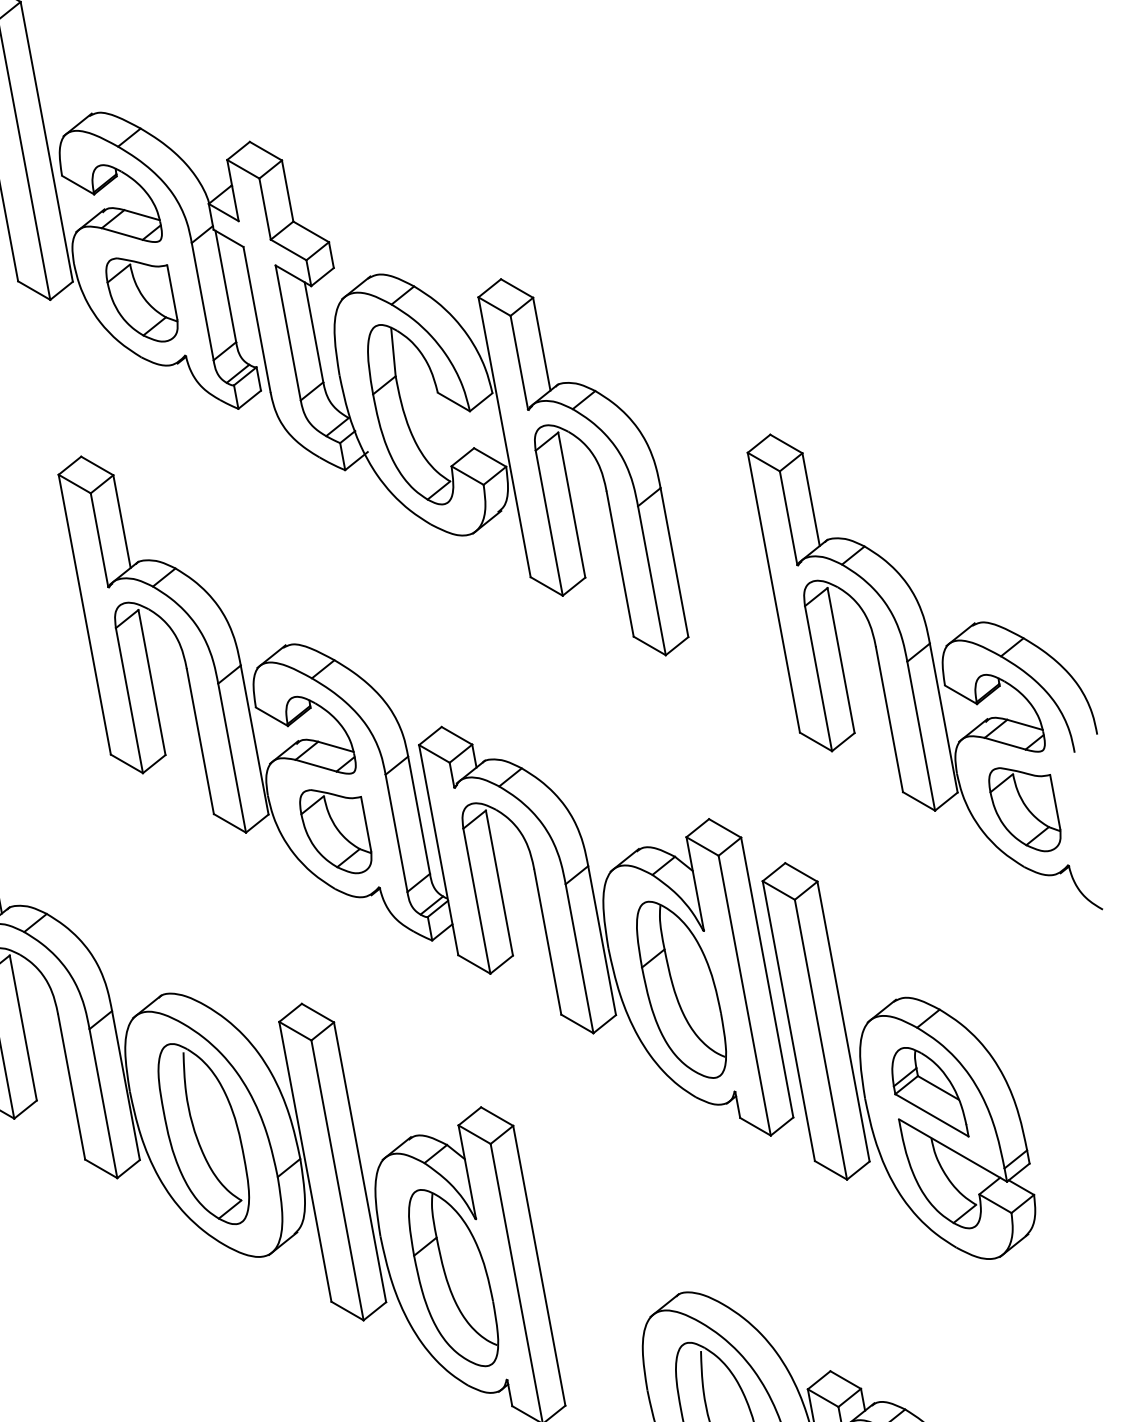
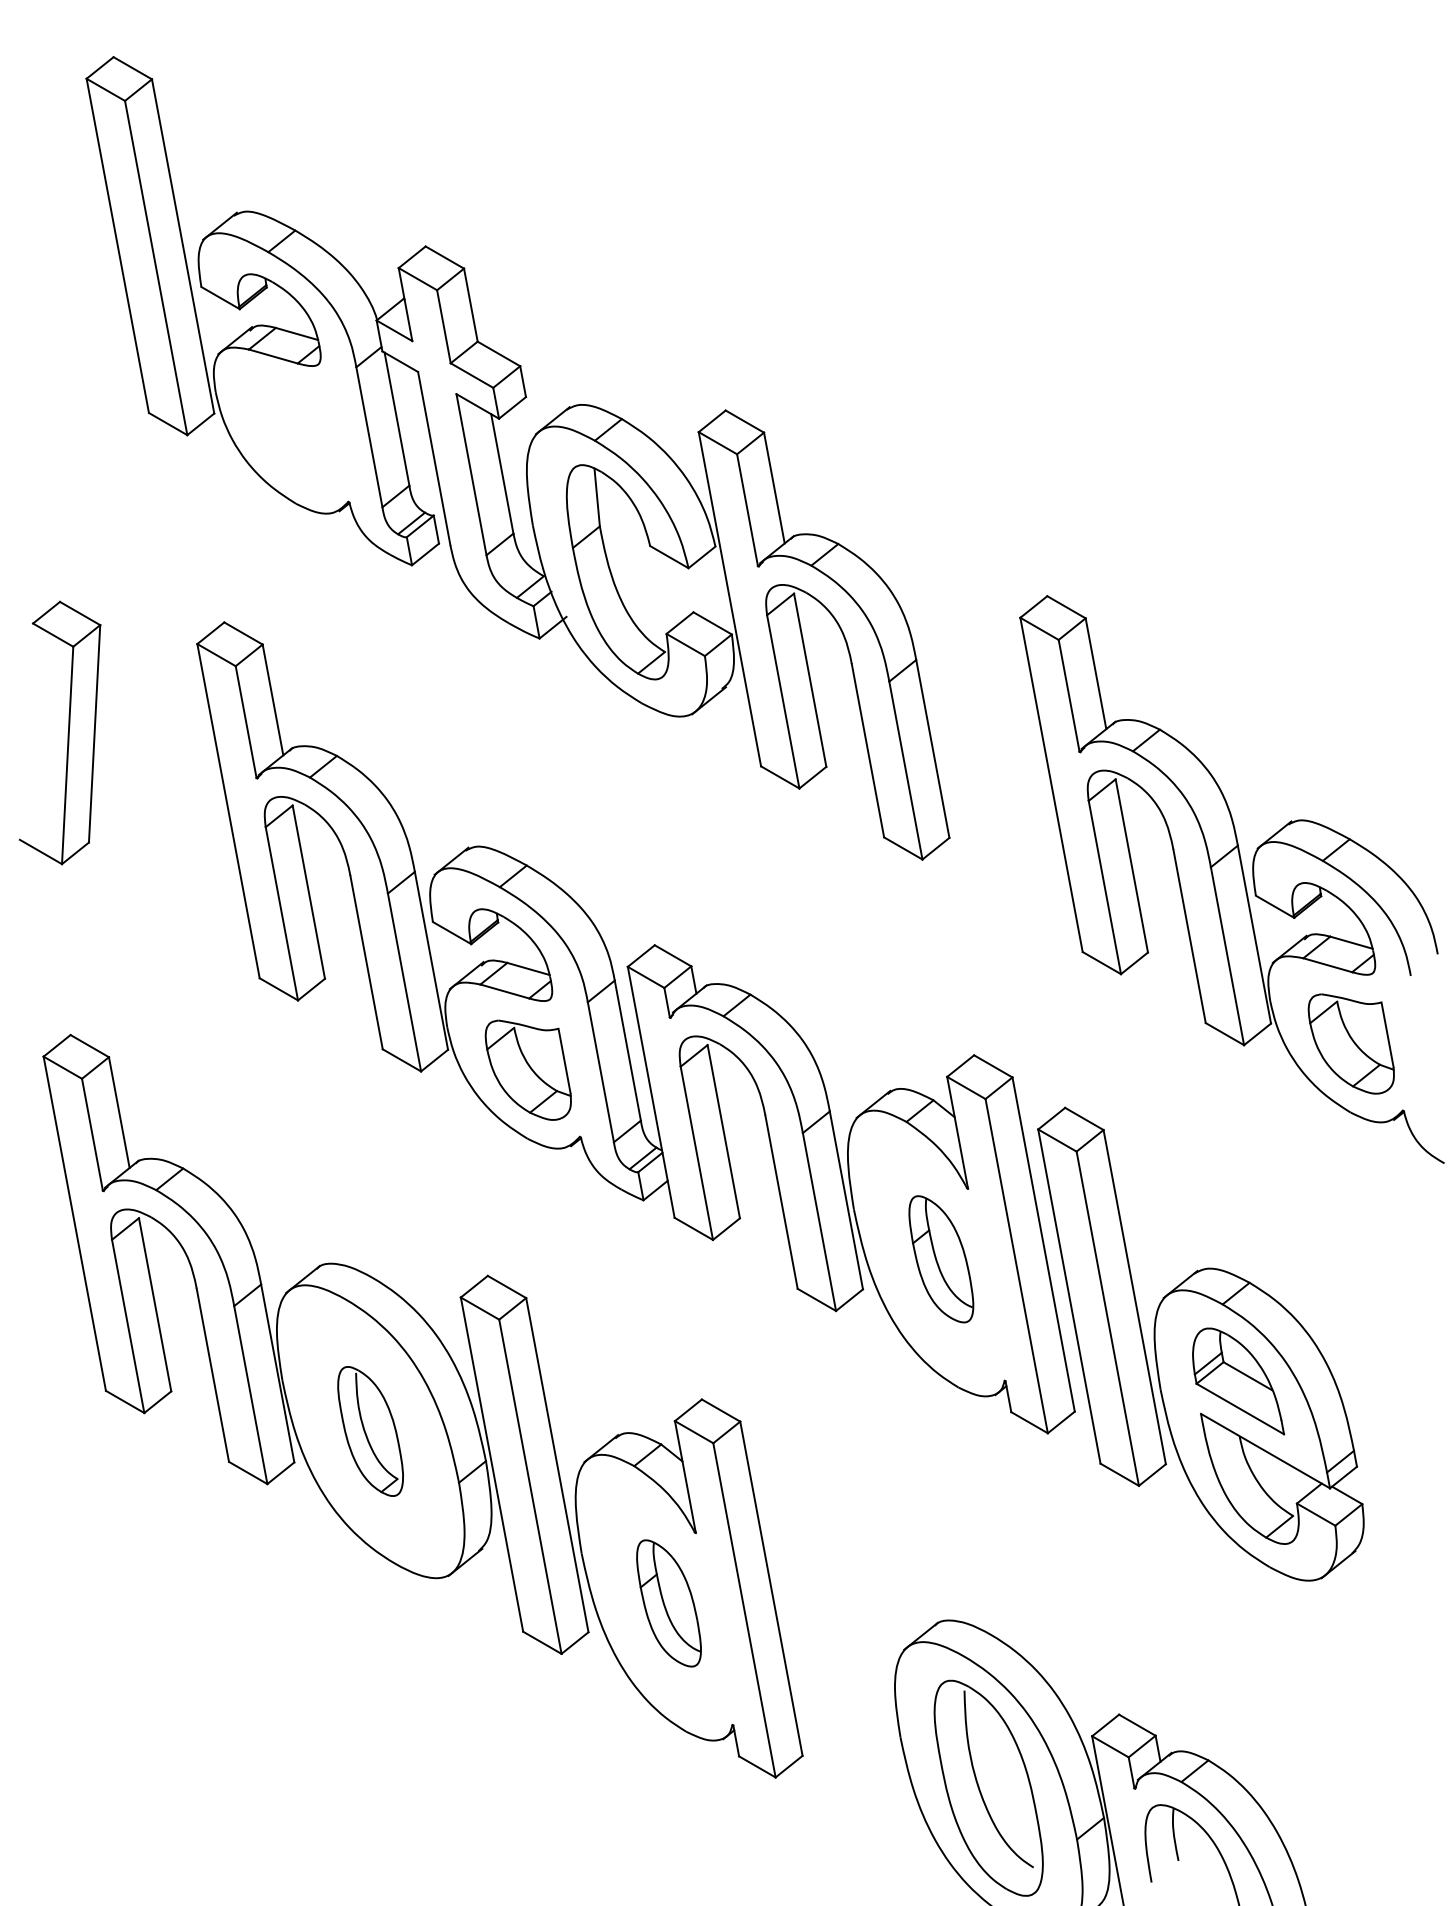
part: (141, 299) -> (296, 434), removed
part: (681, 990) -> (941, 1259), size x0.6
part: (203, 1134) -> (370, 1431), size x0.6
part: (453, 1278) -> (668, 1603), size x0.6

